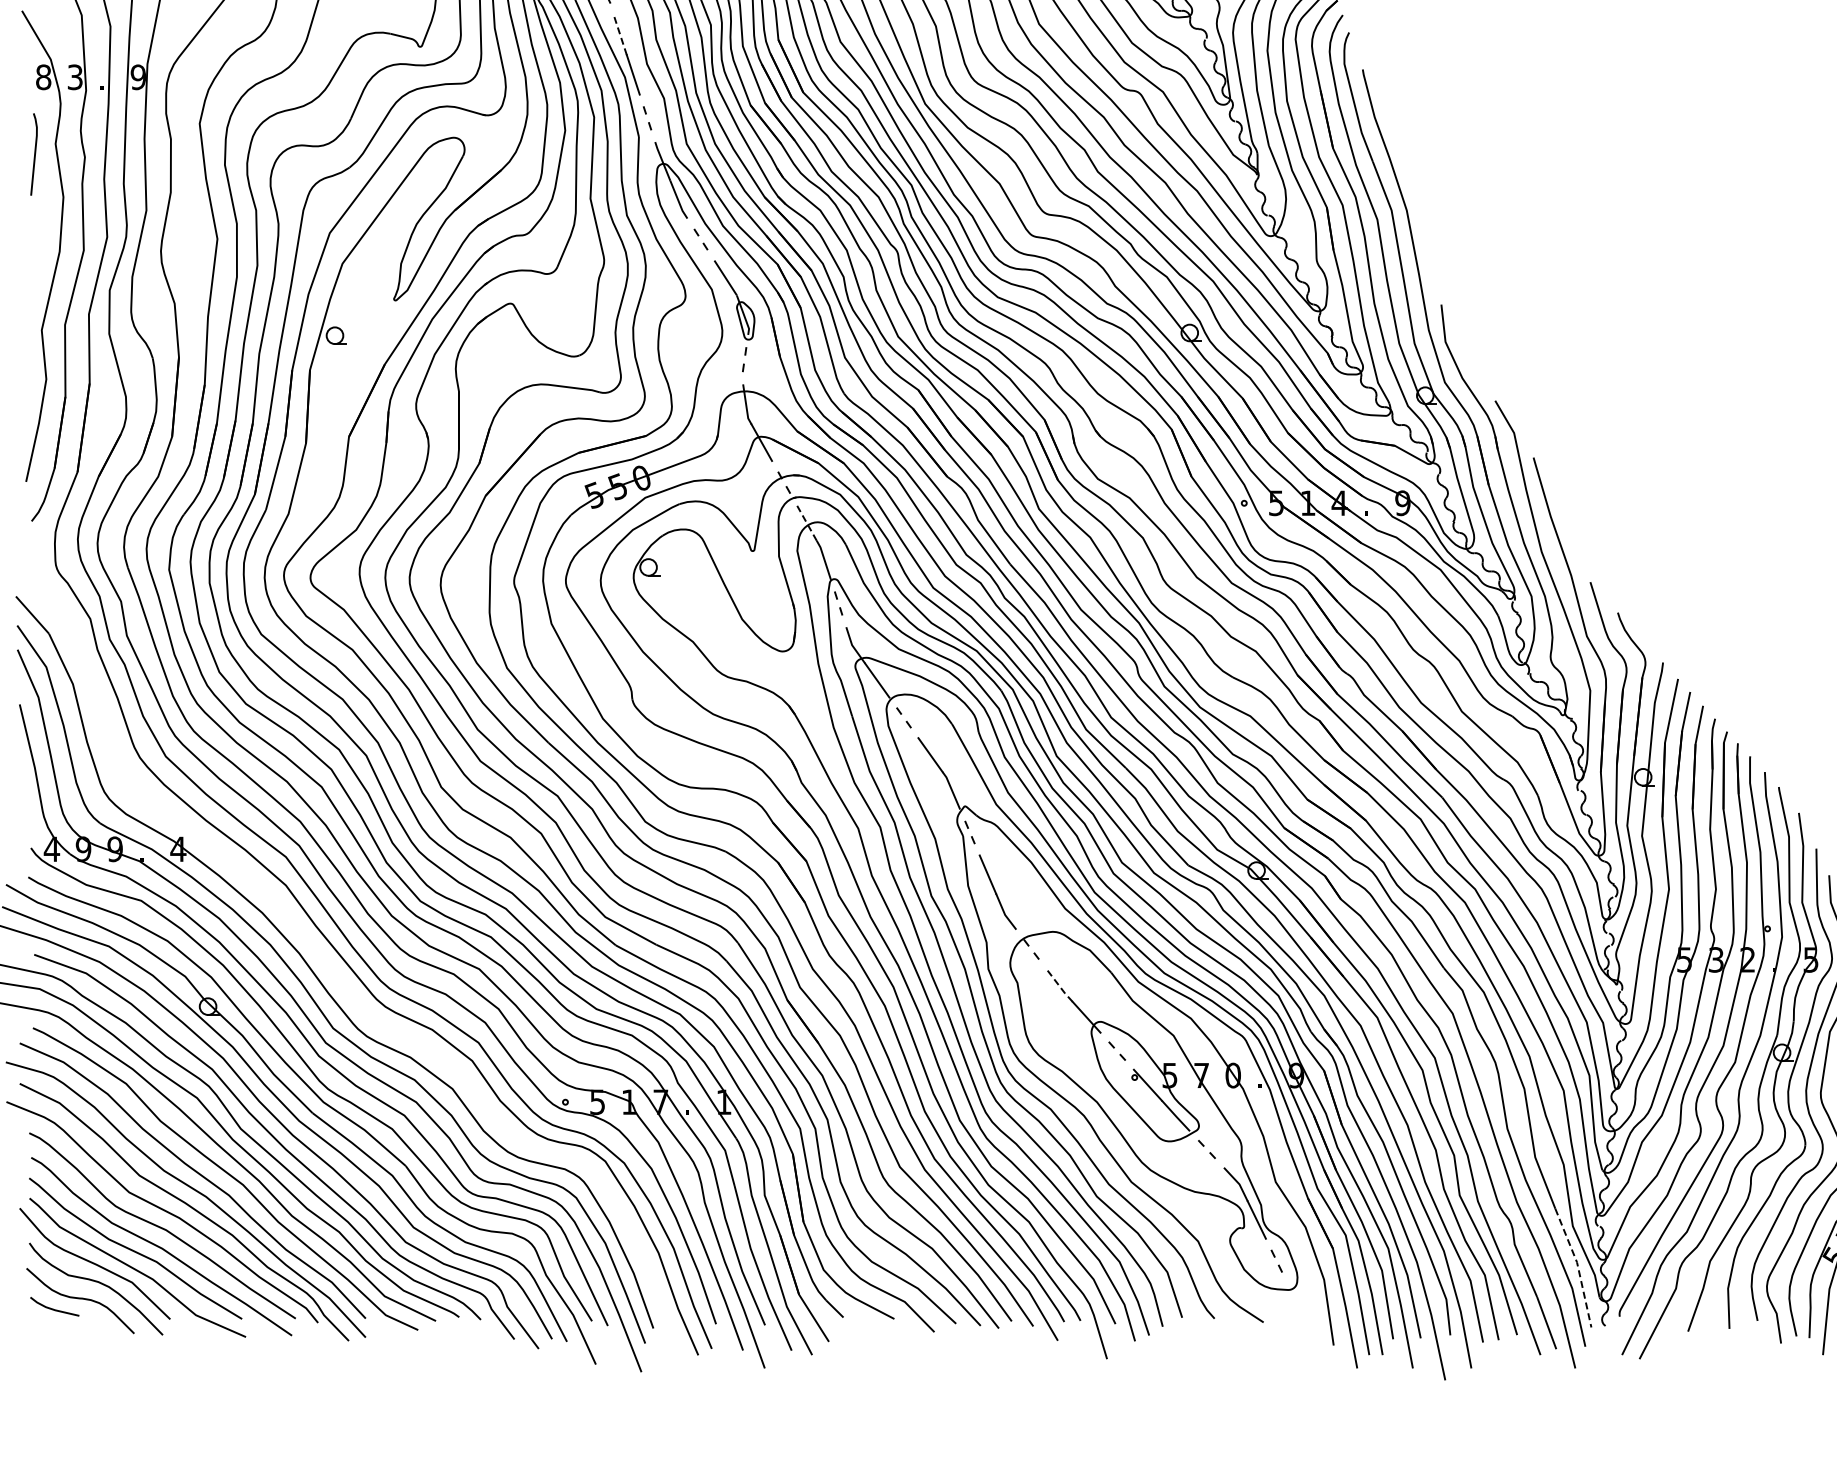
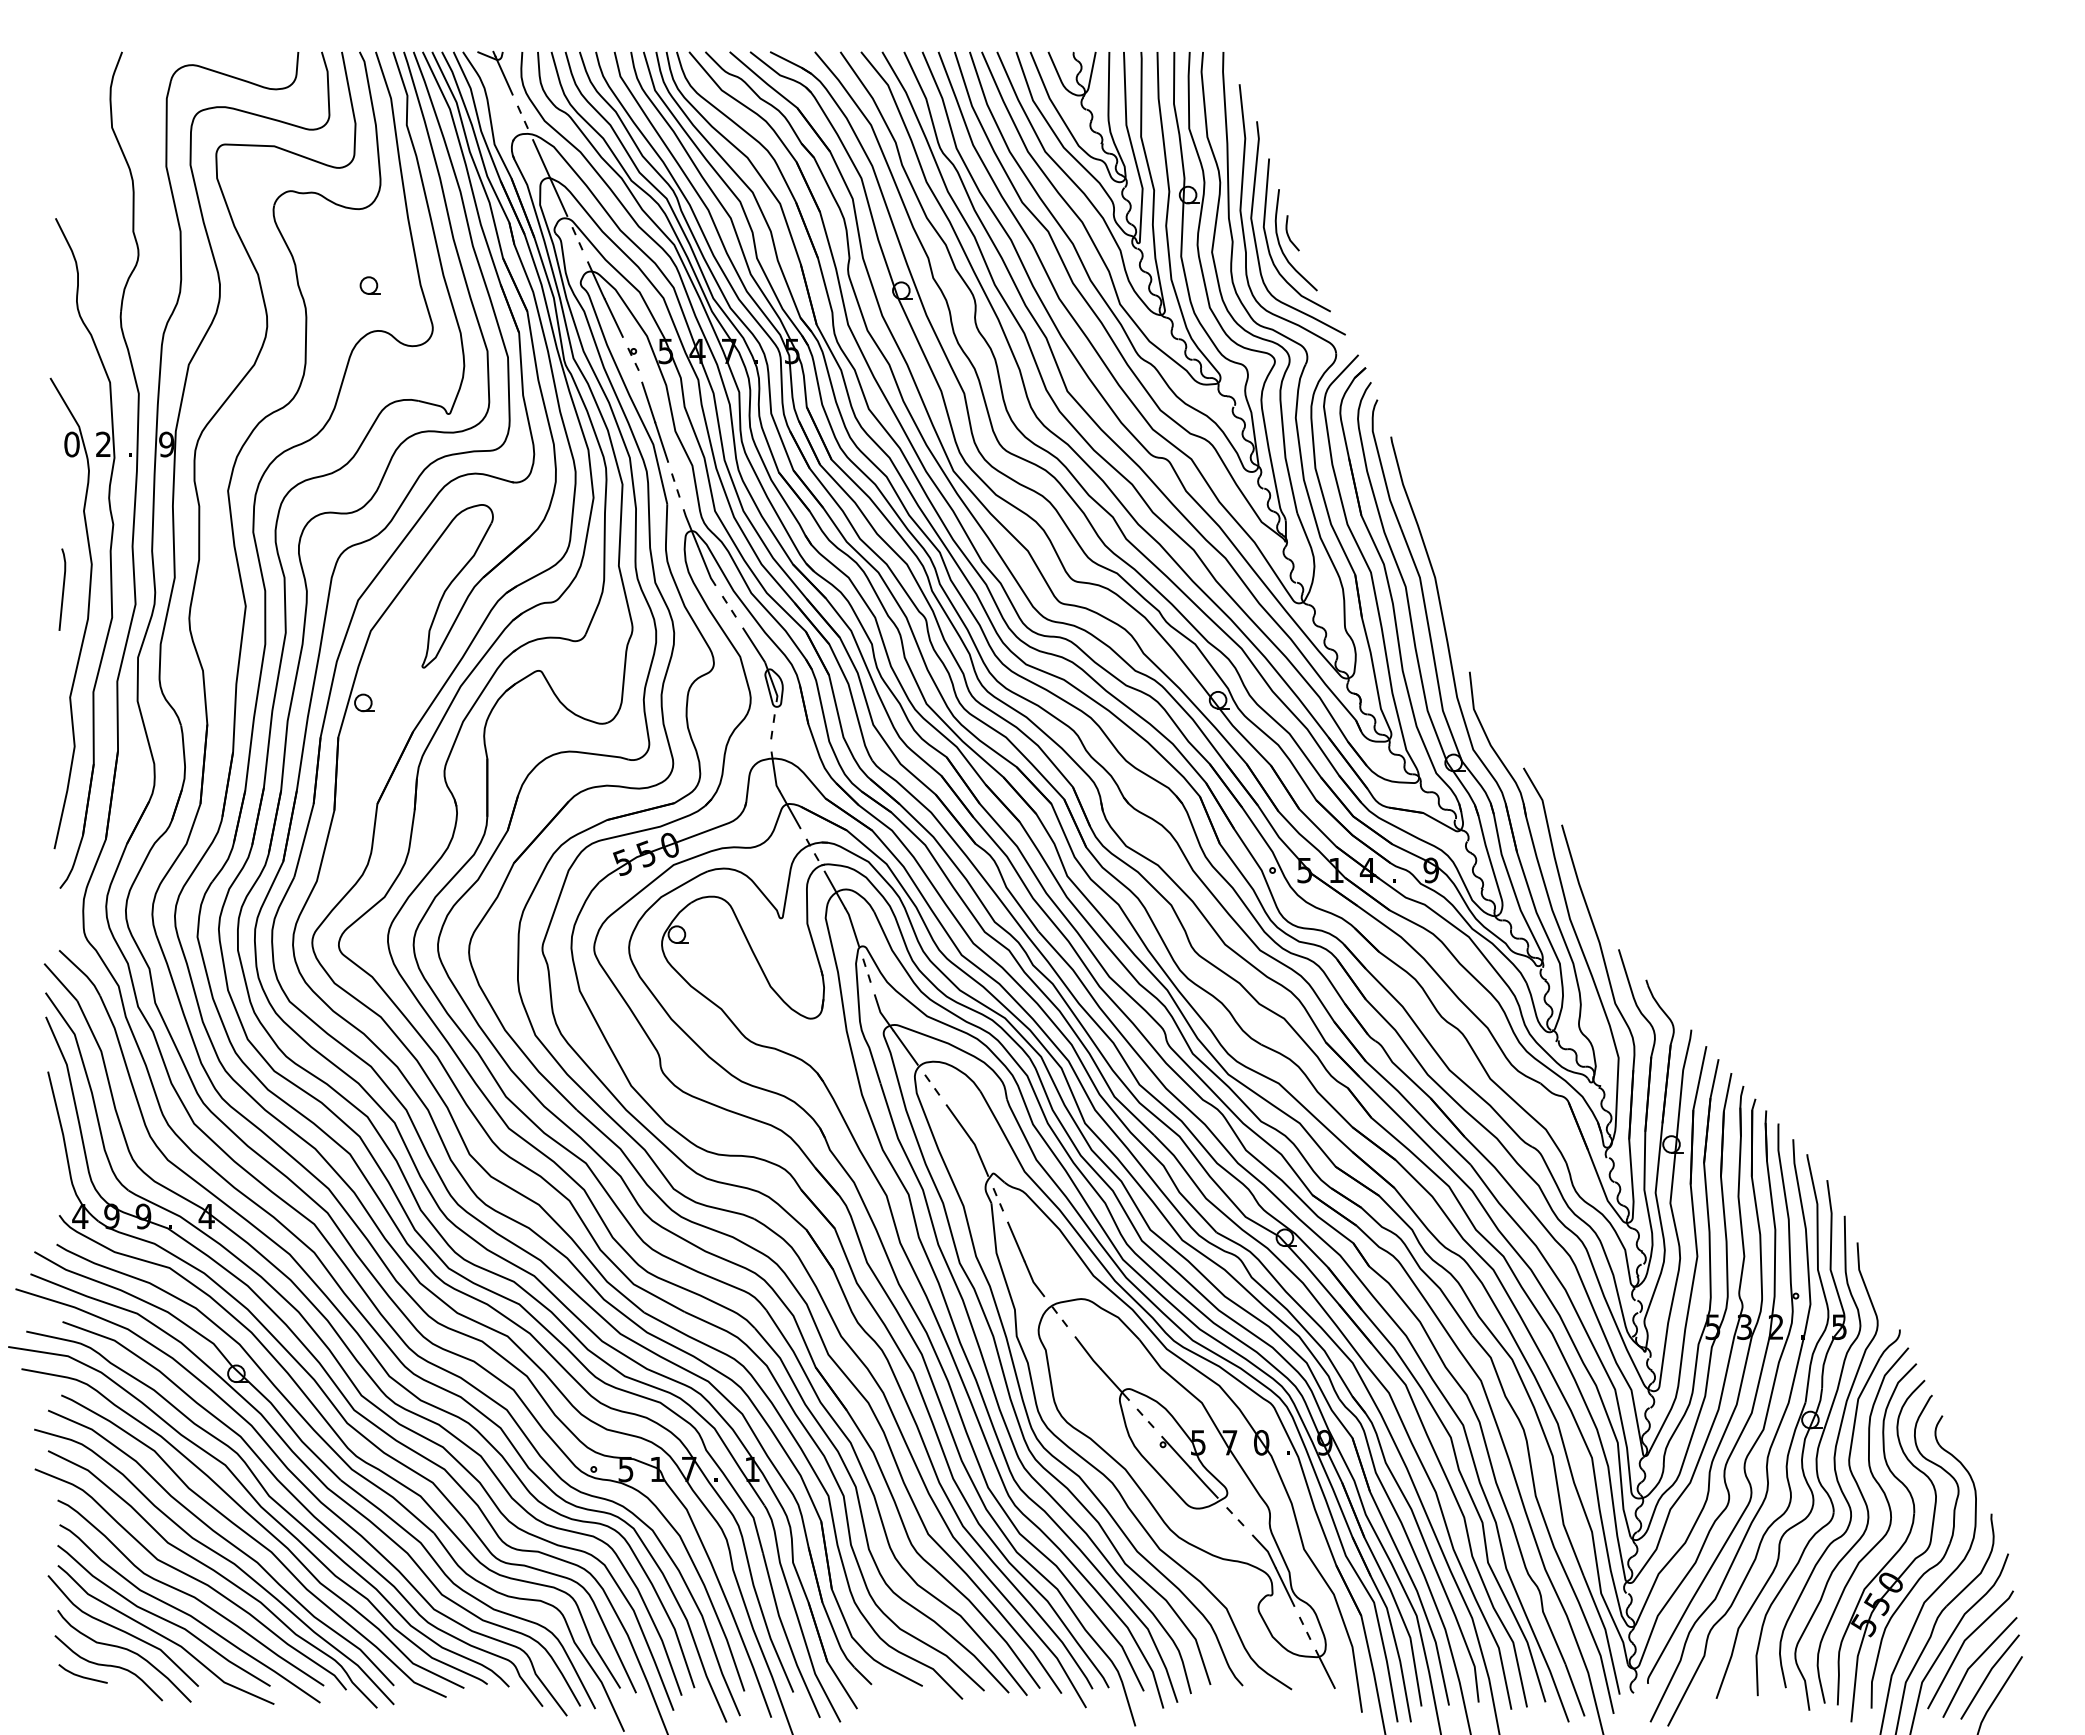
line: (620, 35) -> (648, 402), dashed -> solid
text: (43, 77) -> (71, 444), 8 -> 0
text: (75, 77) -> (103, 444), 3 -> 2
line: (34, 154) -> (62, 589), moved
line: (806, 522) -> (834, 889), dashed -> solid
part: (329, 964) -> (357, 1331), added
line: (1060, 986) -> (1088, 1353), dashed -> solid
line: (1578, 1266) -> (1606, 1633), dashed -> solid
line: (1297, 1302) -> (1325, 1669), added

